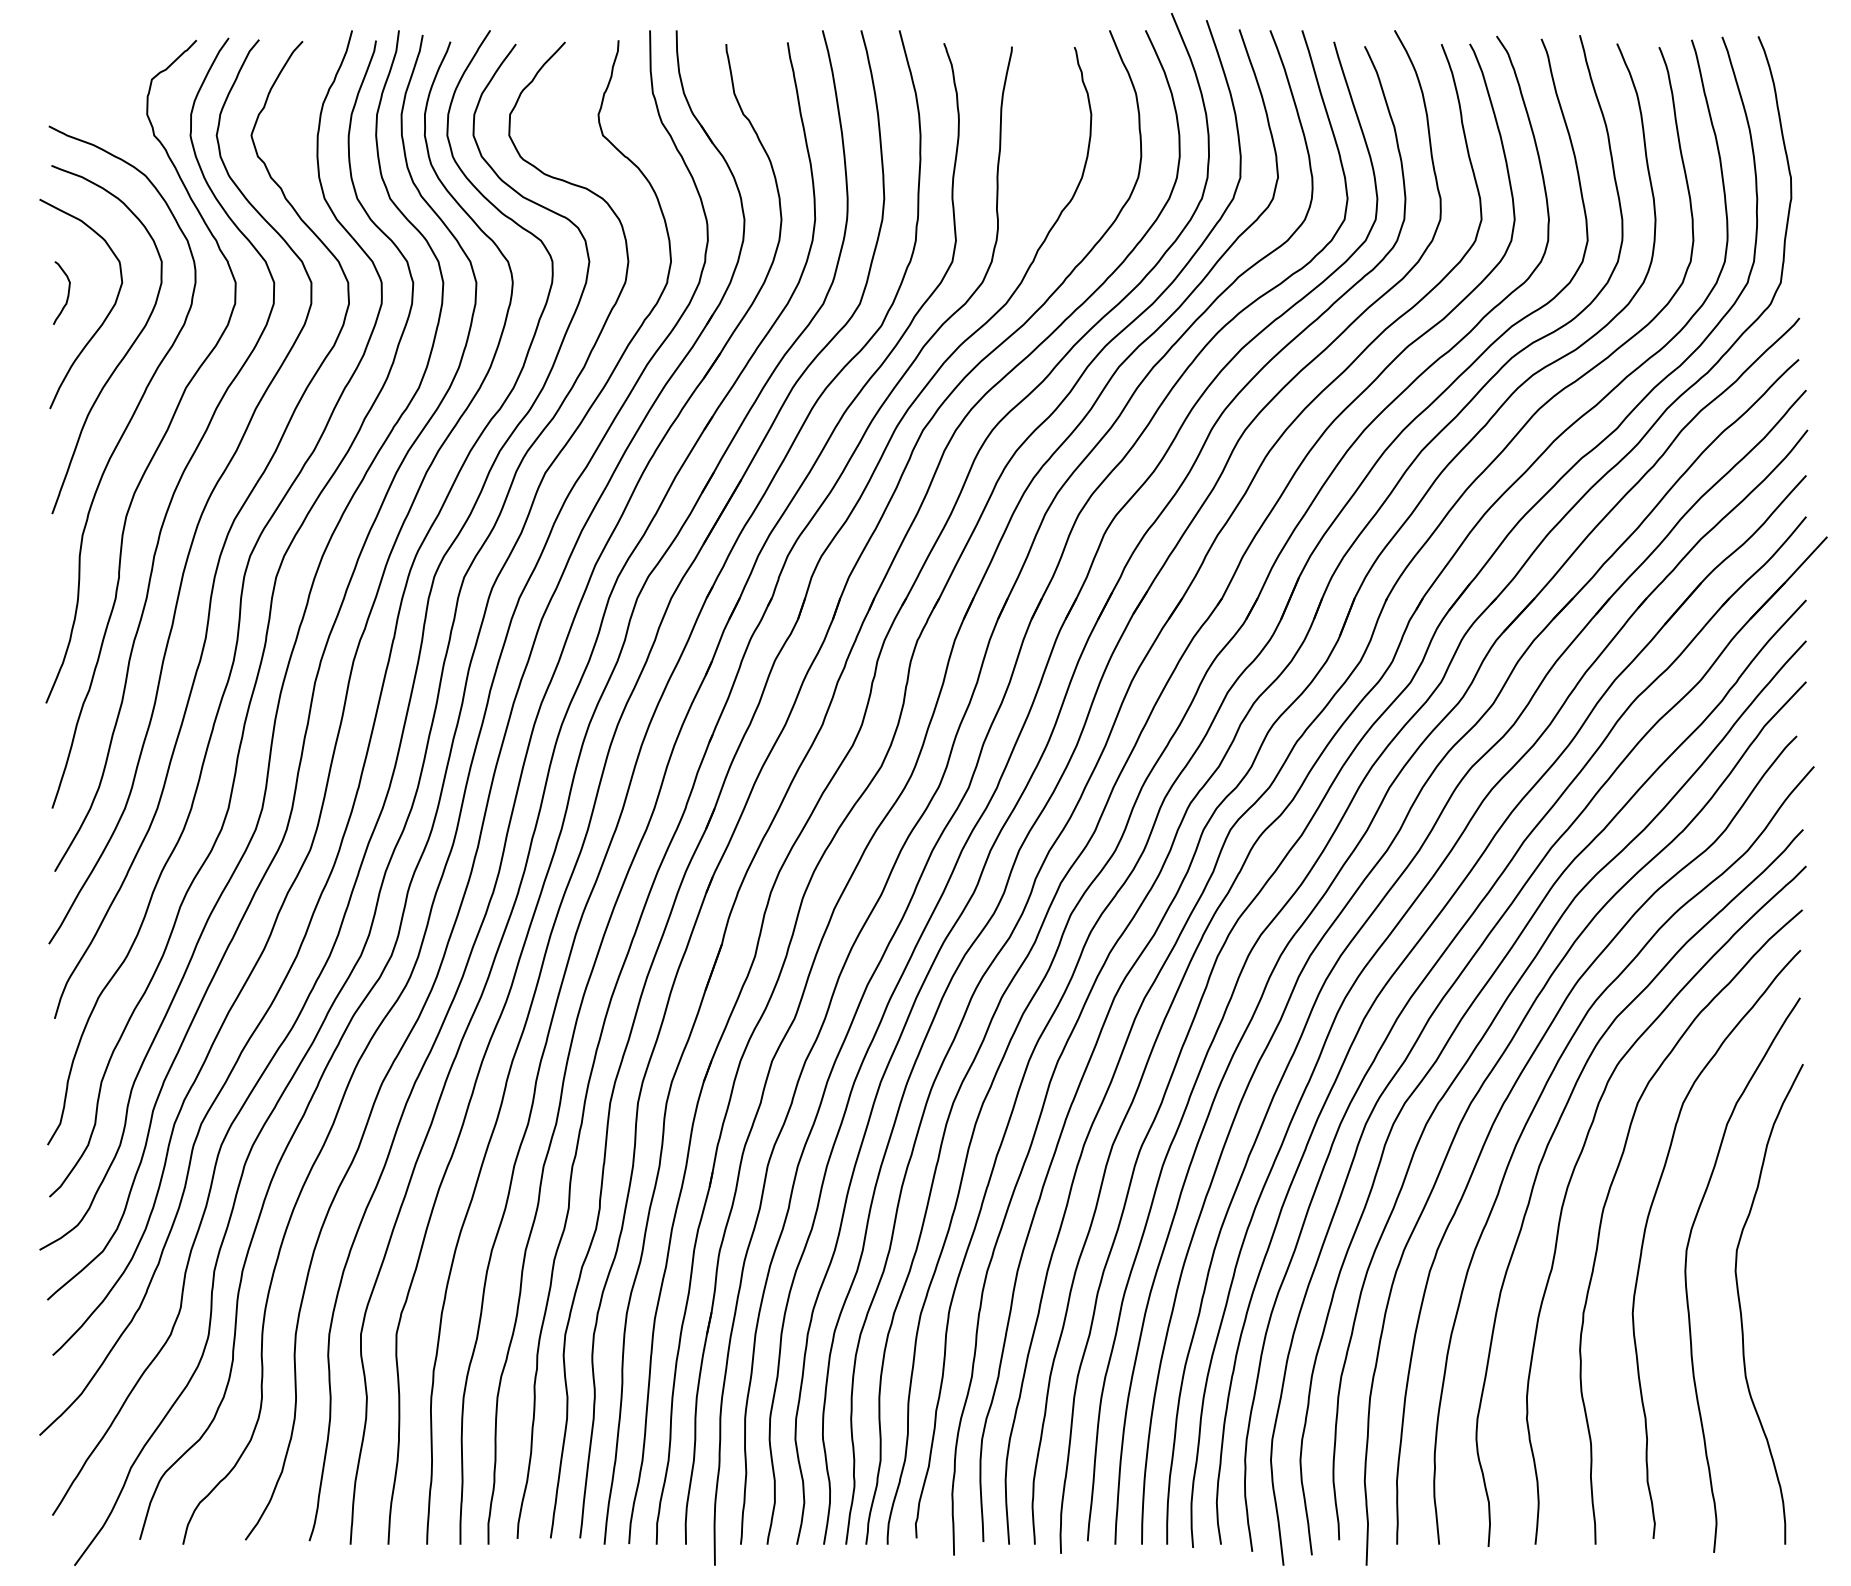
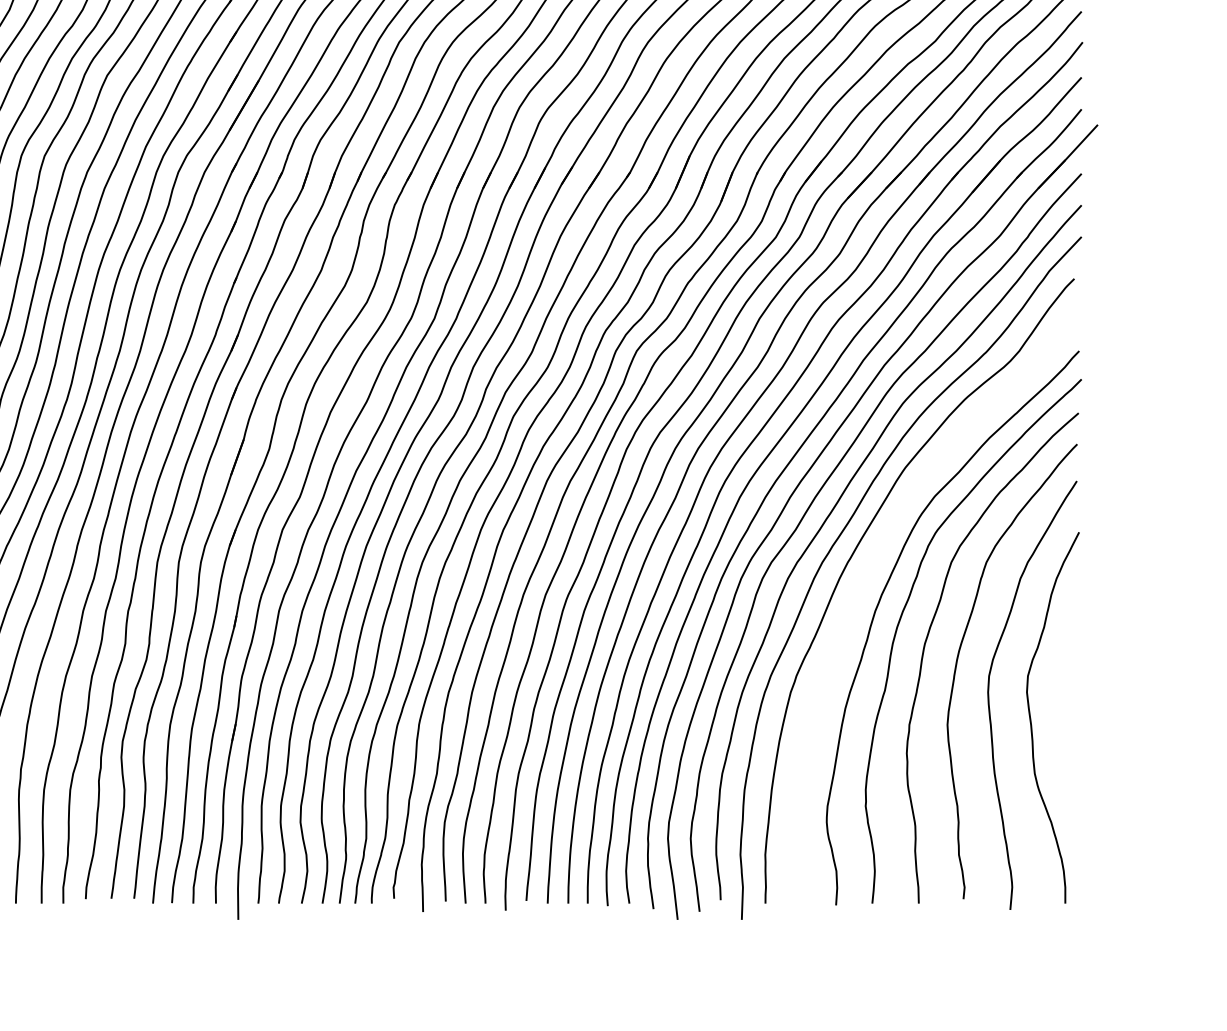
curve: (1533, 1111) -> (870, 568), removed

